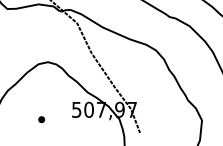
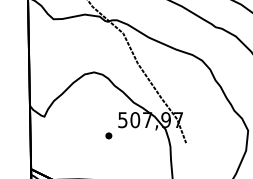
part: (41, 119) -> (108, 135), moved

